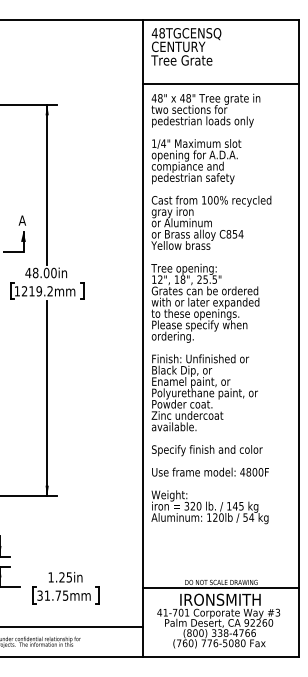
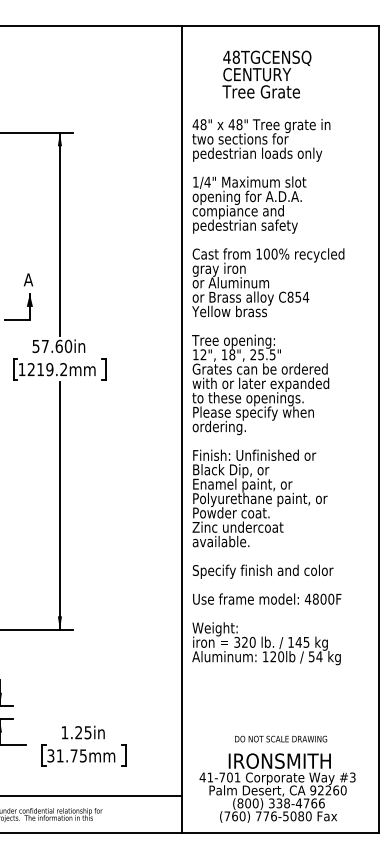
text: (186, 46) -> (267, 74), moved
line: (220, 83) -> (279, 105), removed
text: (37, 272) -> (47, 345), 48.00in -> 57.60in
line: (220, 588) -> (279, 746), removed

